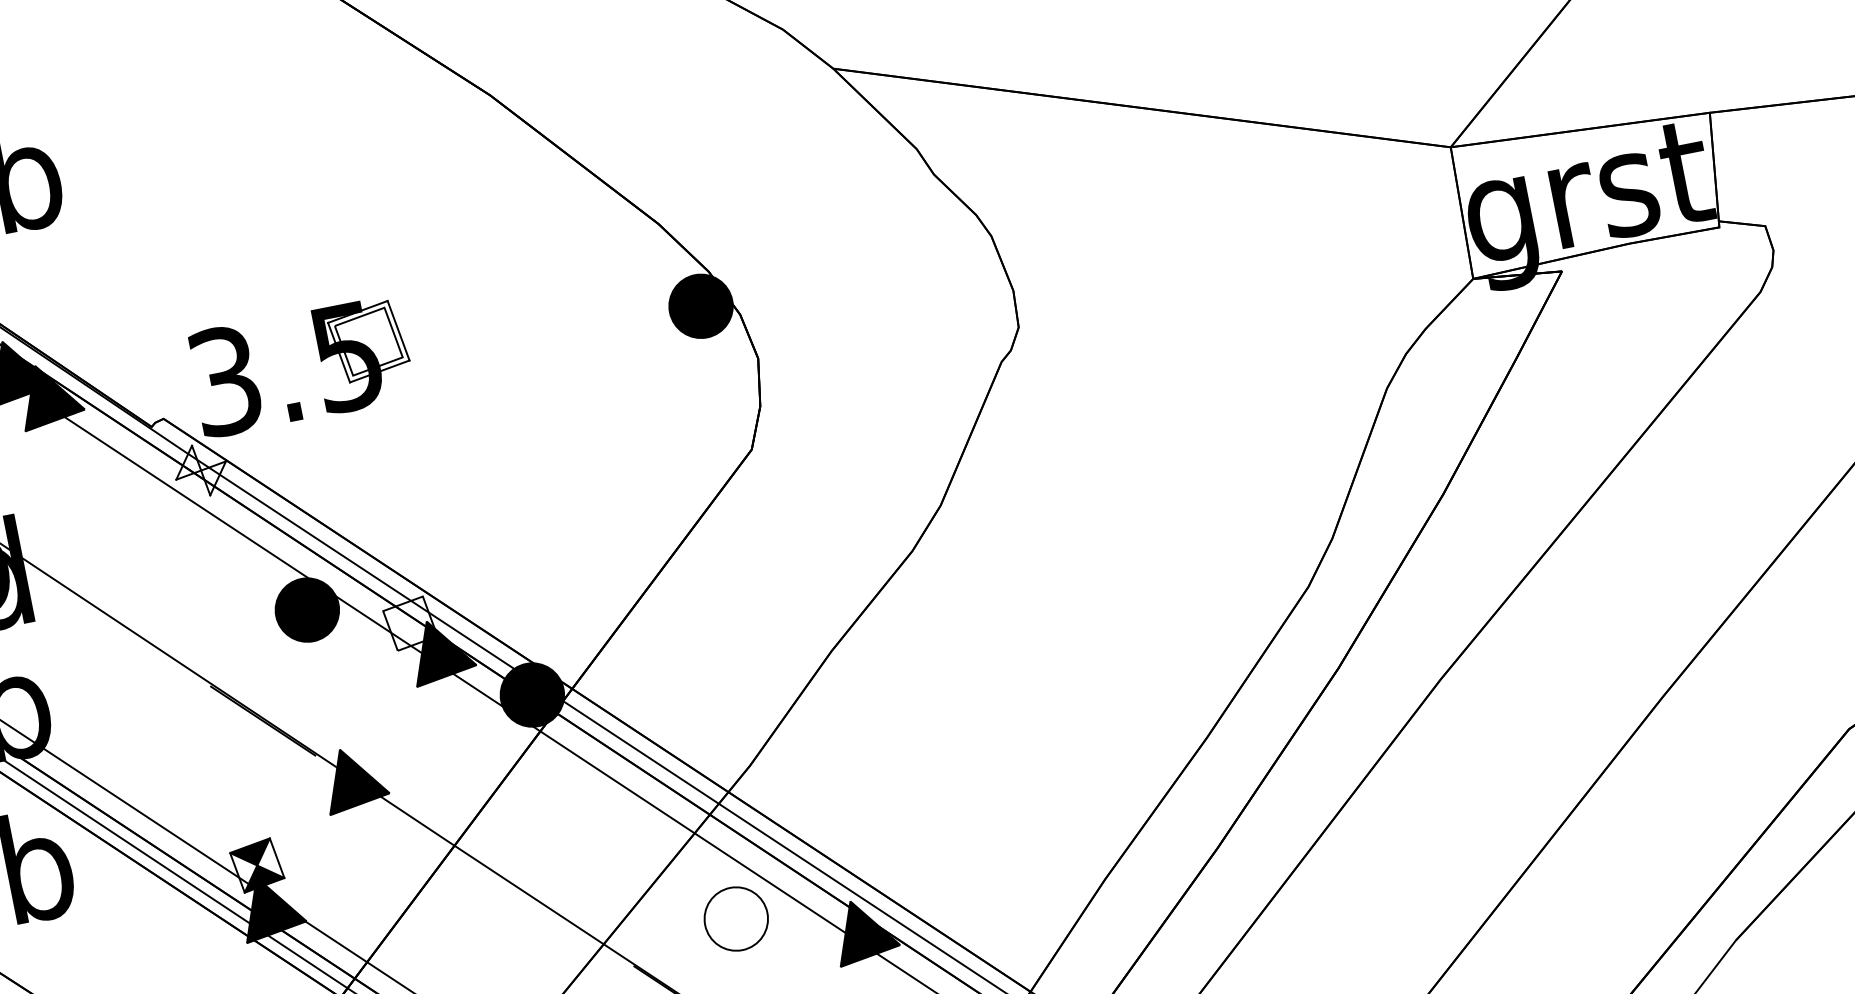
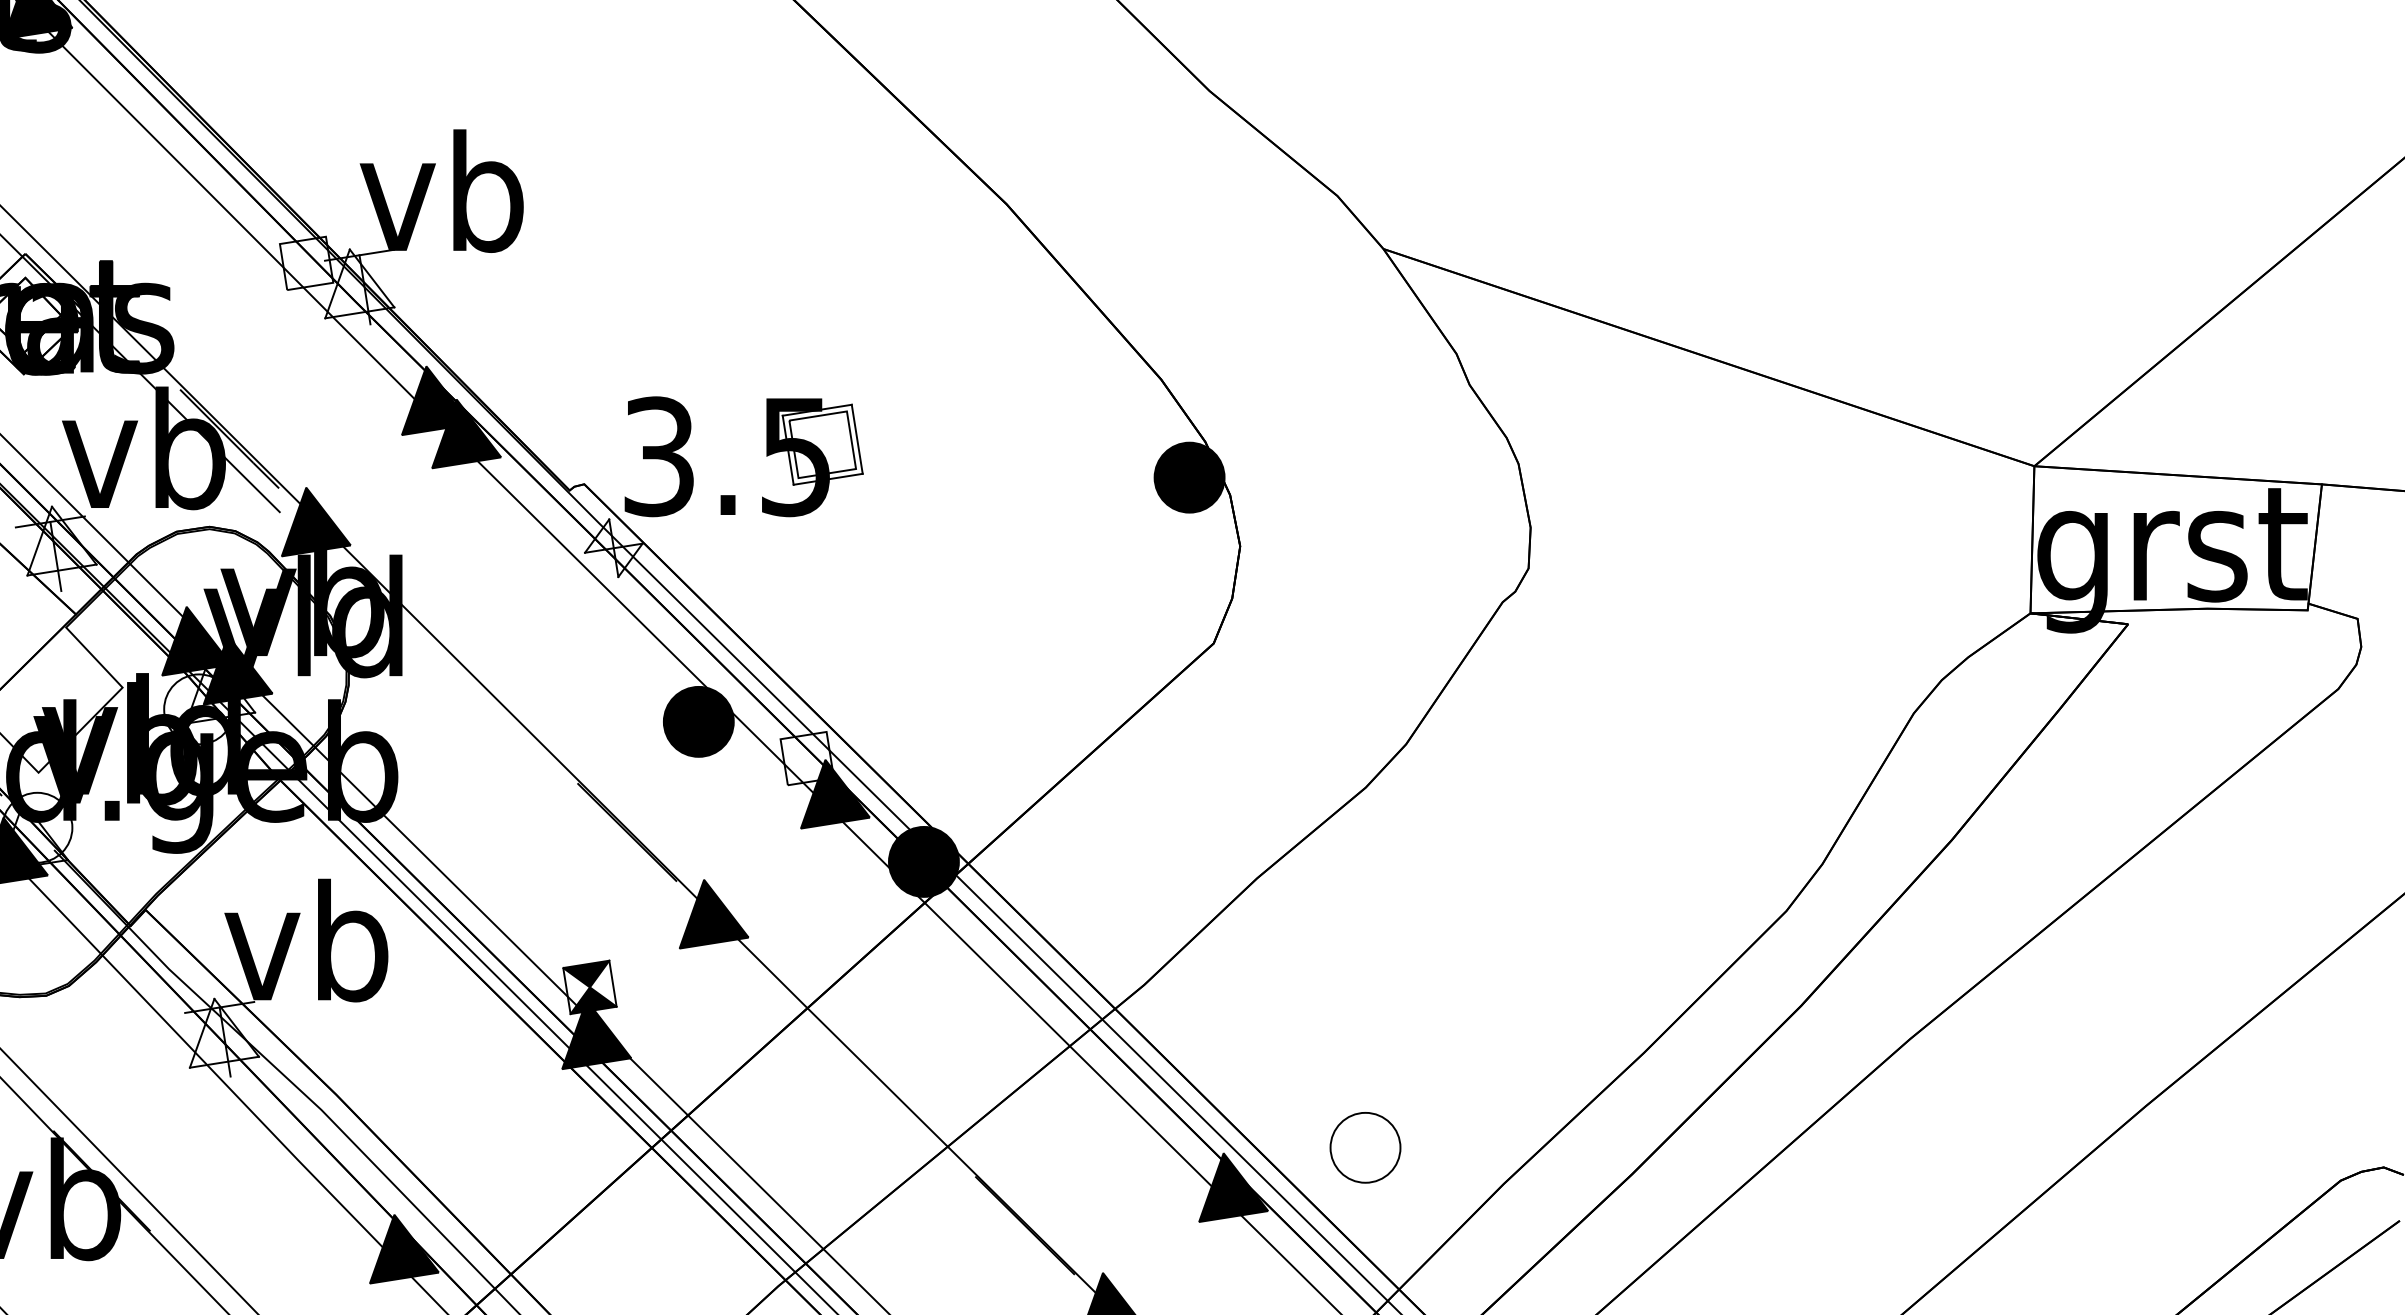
part: (736, 918) -> (1365, 1147), moved

